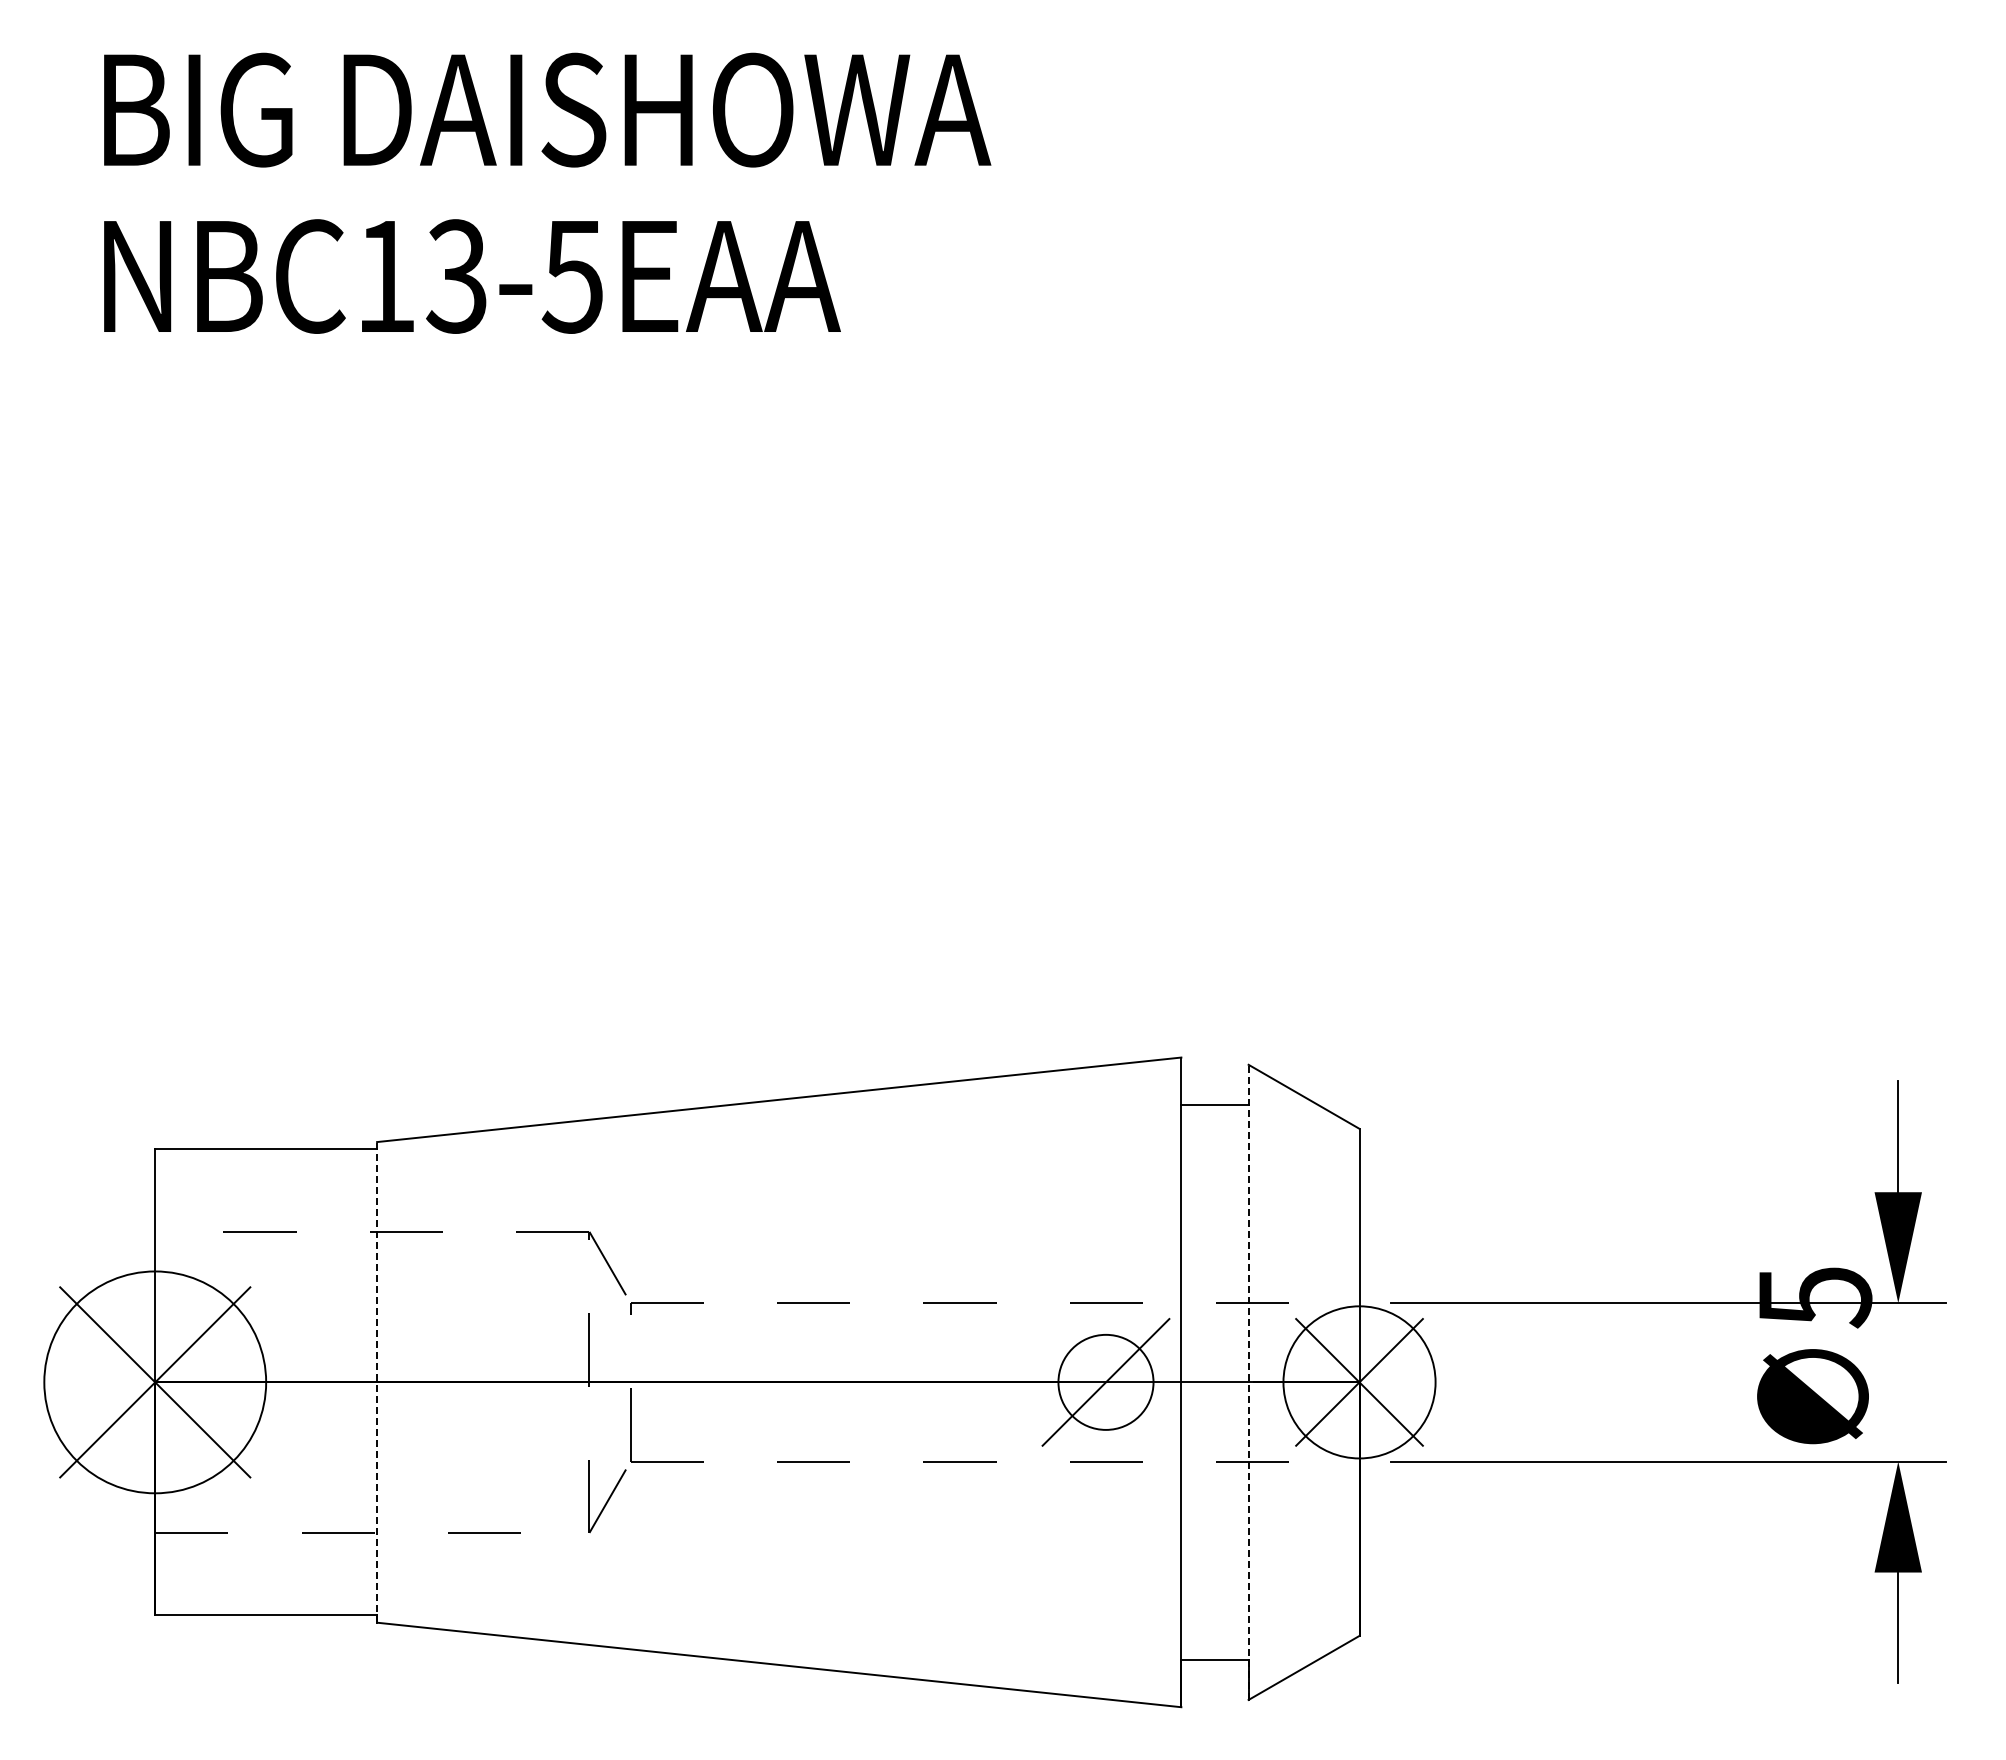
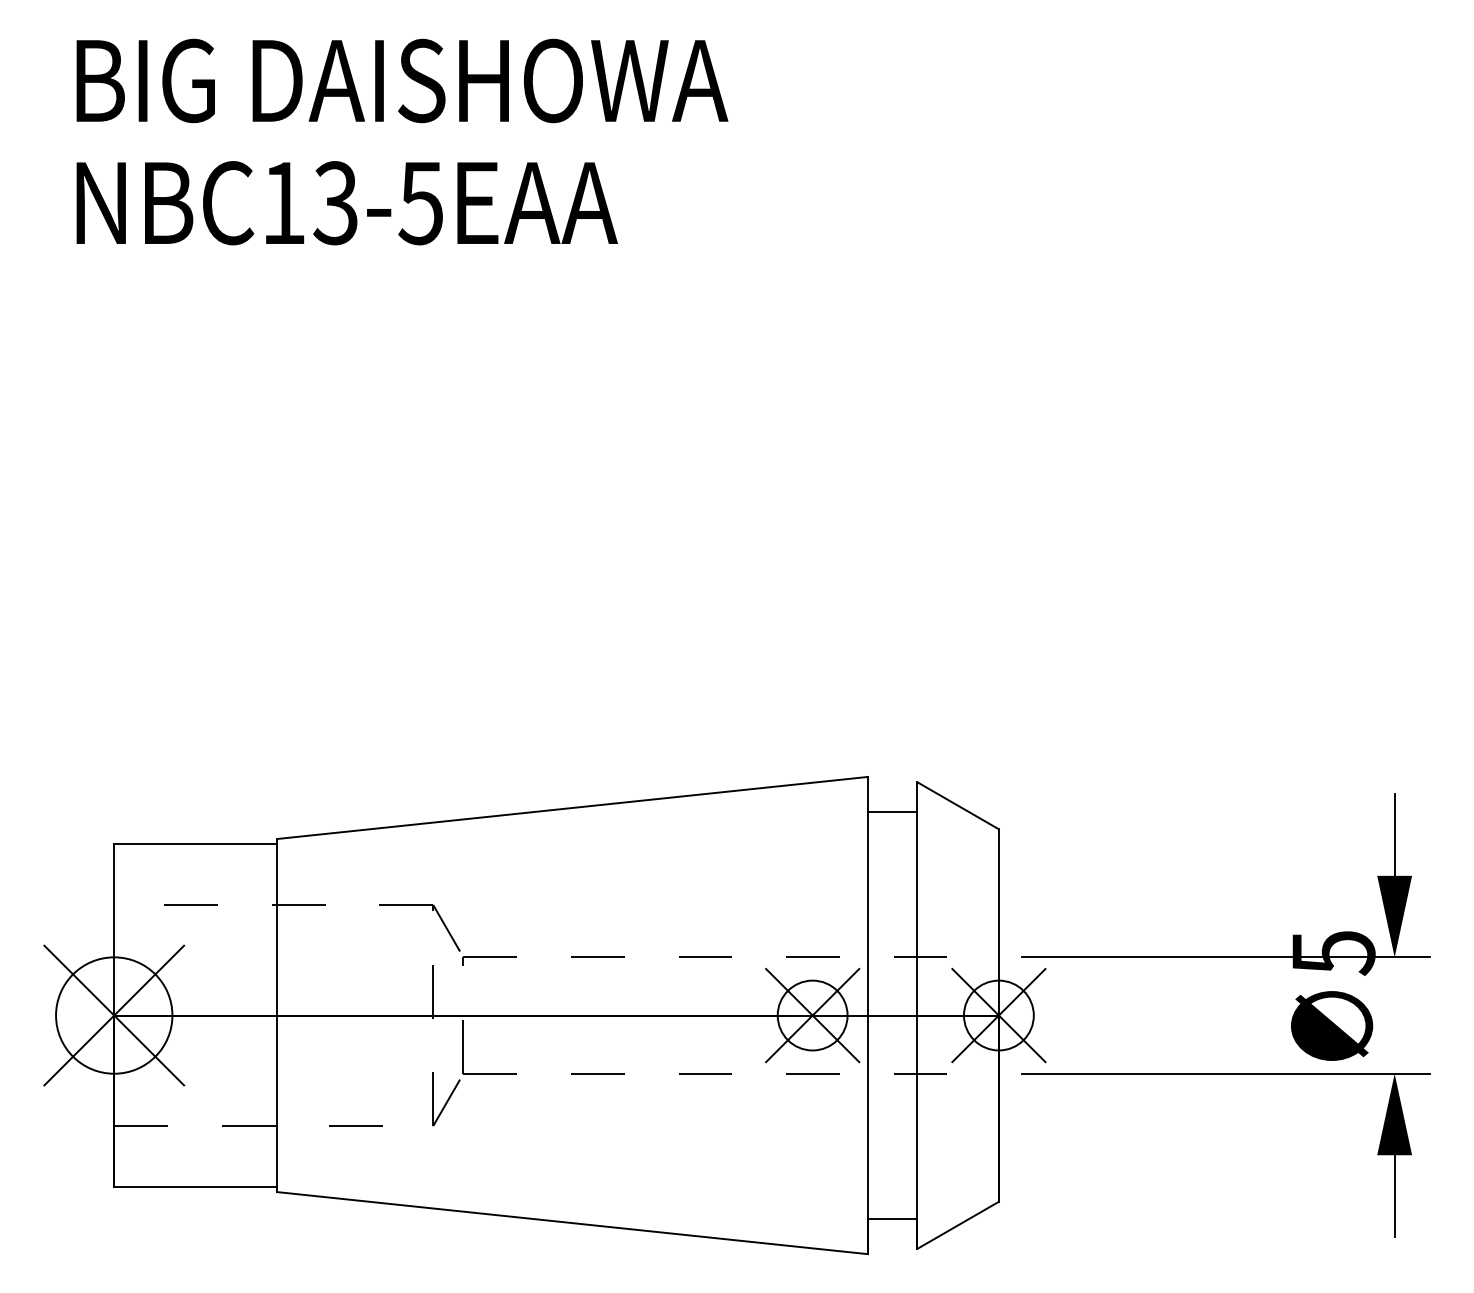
line: (377, 1381) -> (277, 1014), dashed -> solid
circle: (1359, 1381) -> (998, 1014), size x0.62
circle: (155, 1382) -> (114, 1015), size x0.71
line: (1105, 1382) -> (812, 1015), added
line: (1248, 1382) -> (917, 1015), dashed -> solid

